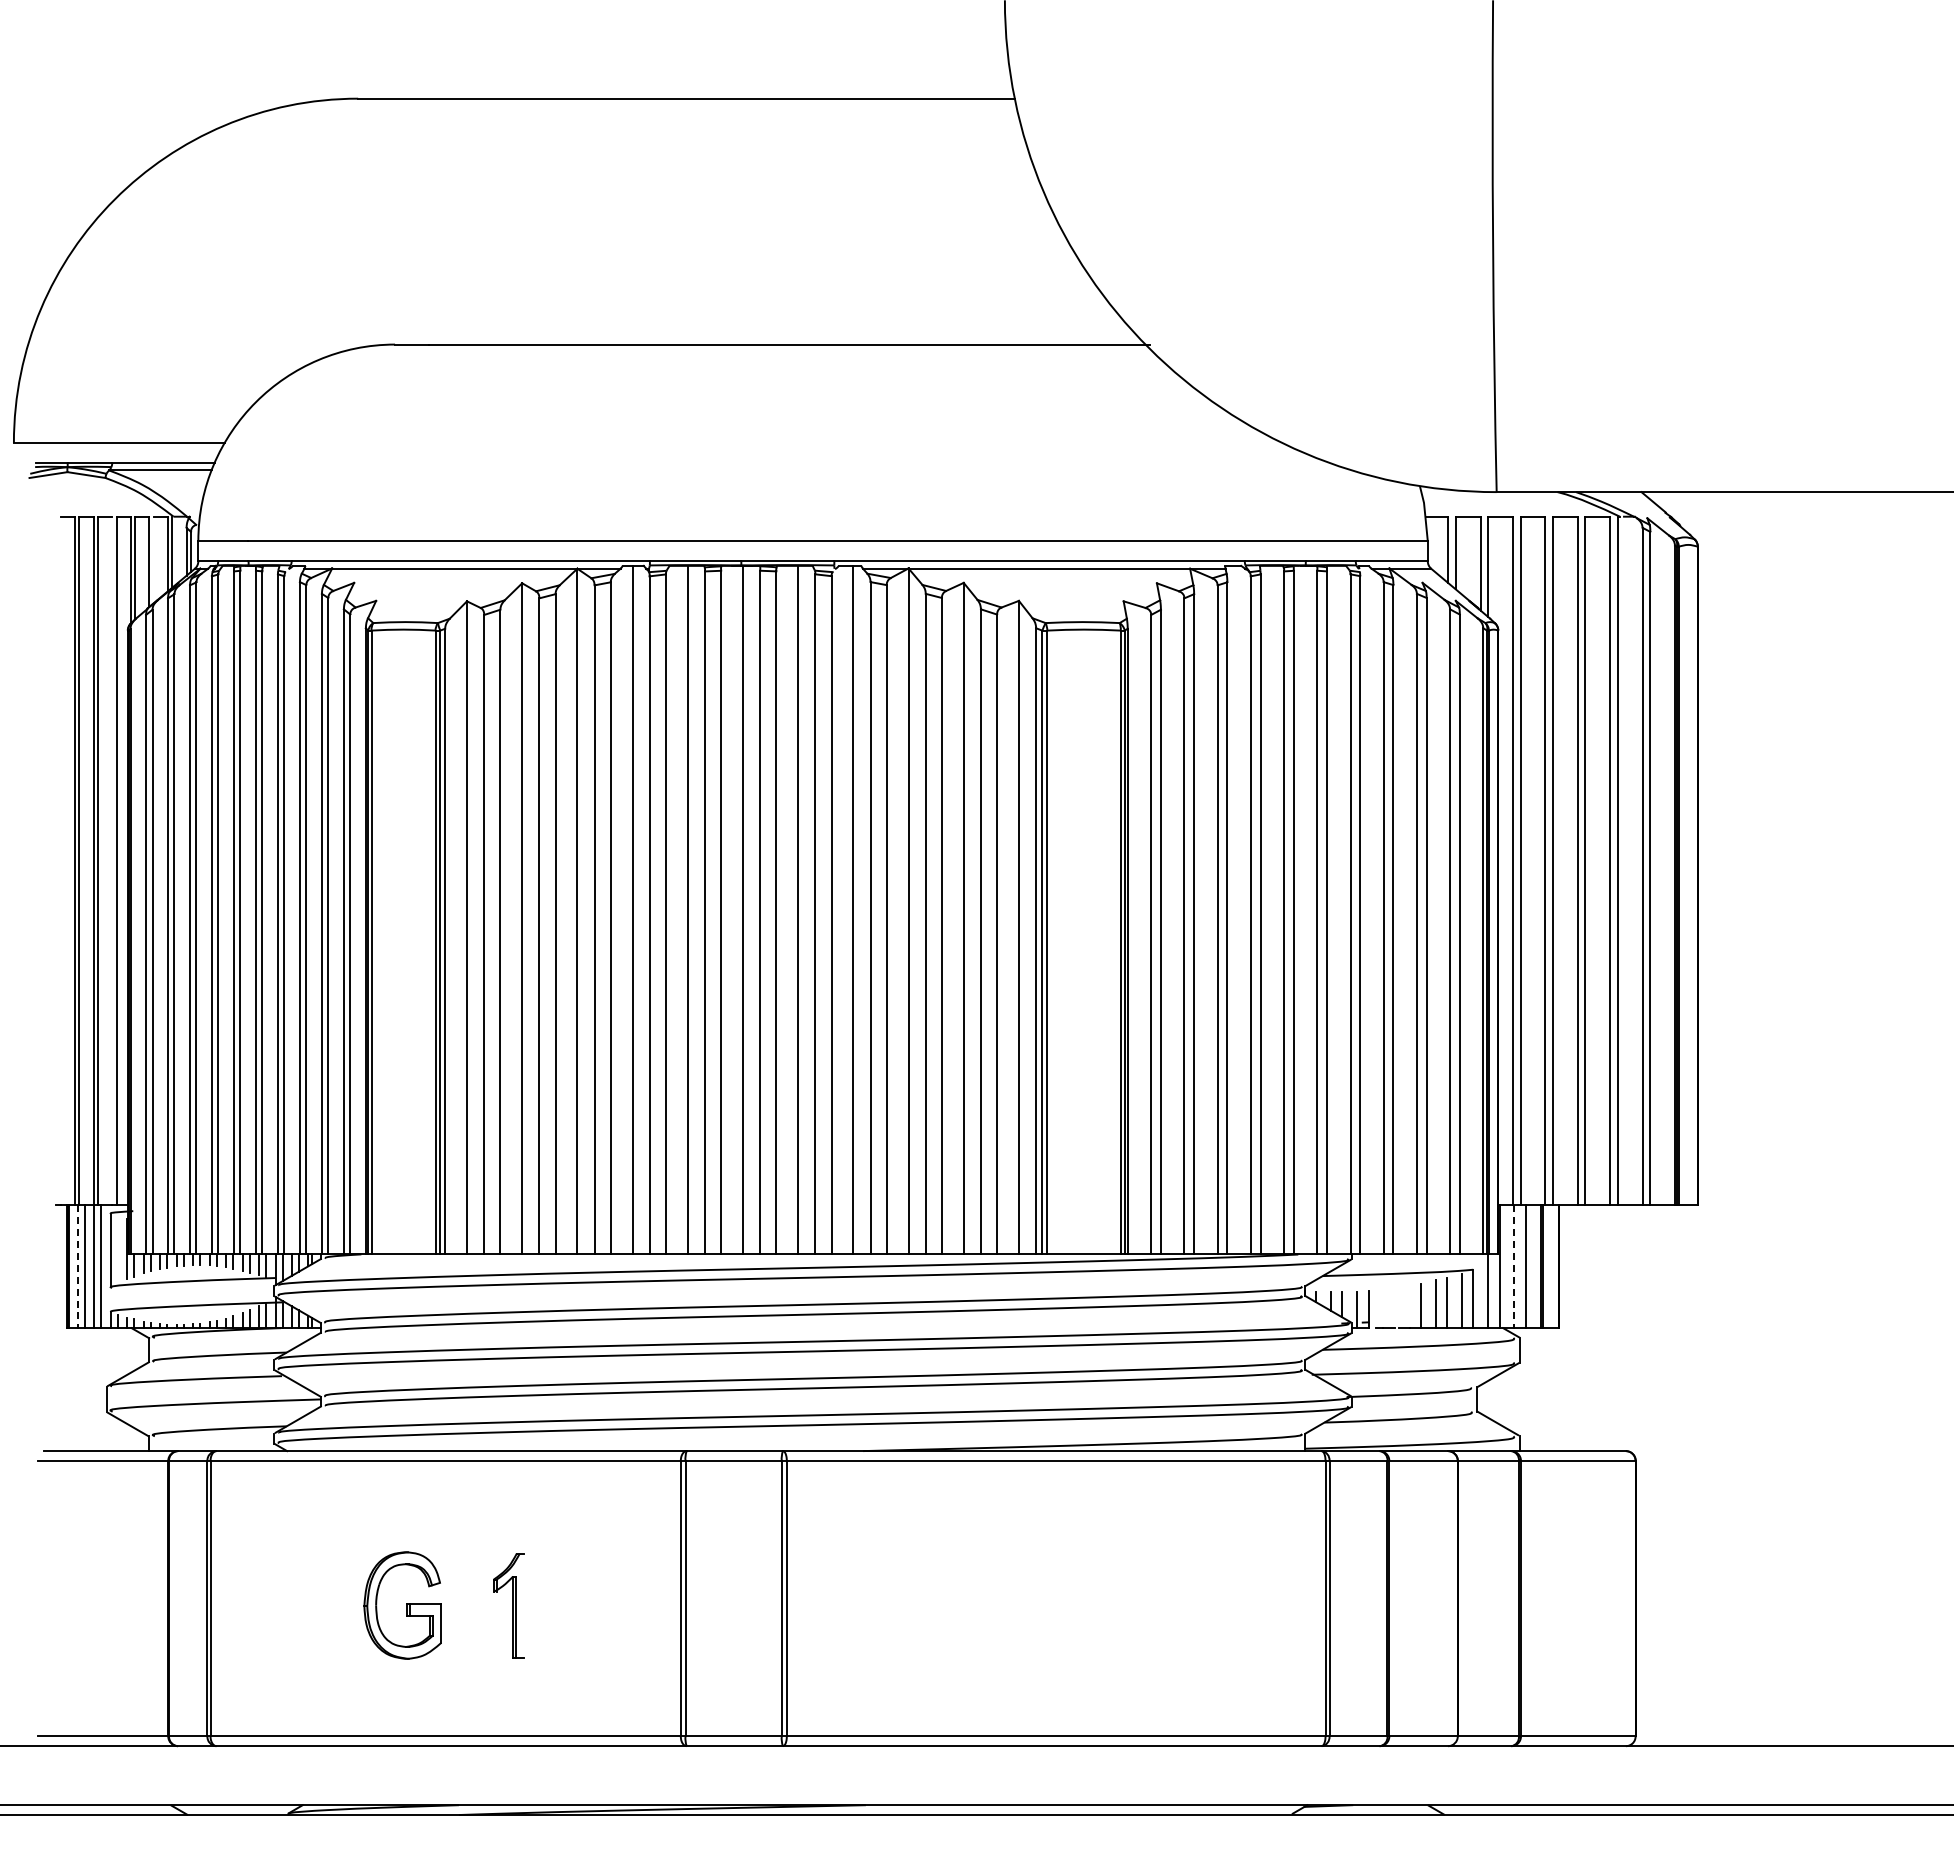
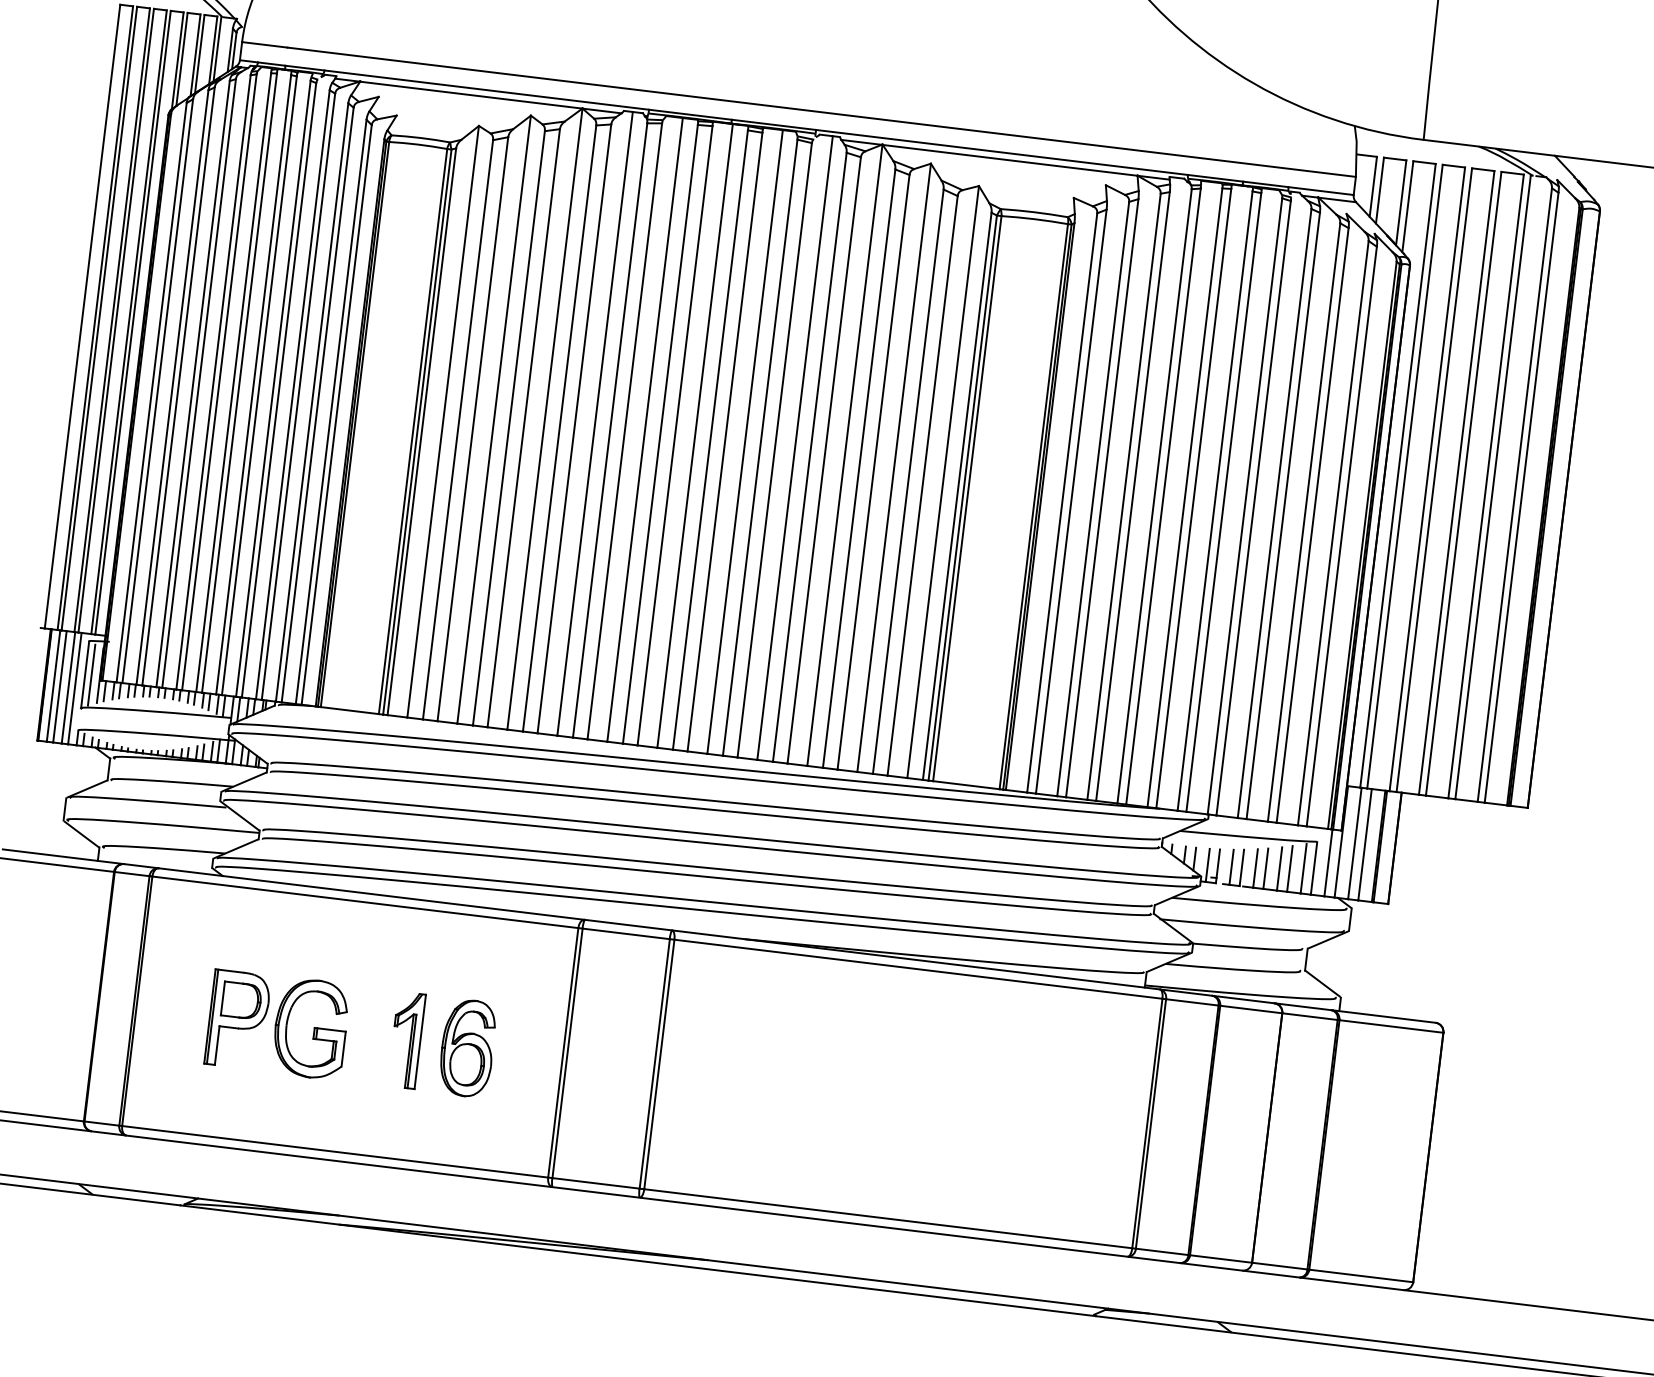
line: (153, 559) -> (199, 53), added
line: (60, 860) -> (82, 316), added
line: (112, 860) -> (129, 321), added
line: (117, 1249) -> (91, 674), added
line: (77, 1267) -> (53, 686), dashed -> solid
line: (1514, 1267) -> (1354, 844), dashed -> solid
line: (1409, 1306) -> (1255, 868), added
line: (1383, 1308) -> (1231, 867), added
line: (1394, 1308) -> (1241, 868), added
part: (322, 1605) -> (237, 1019), added
line: (523, 1605) -> (420, 1041), added
part: (575, 1605) -> (467, 1047), added

